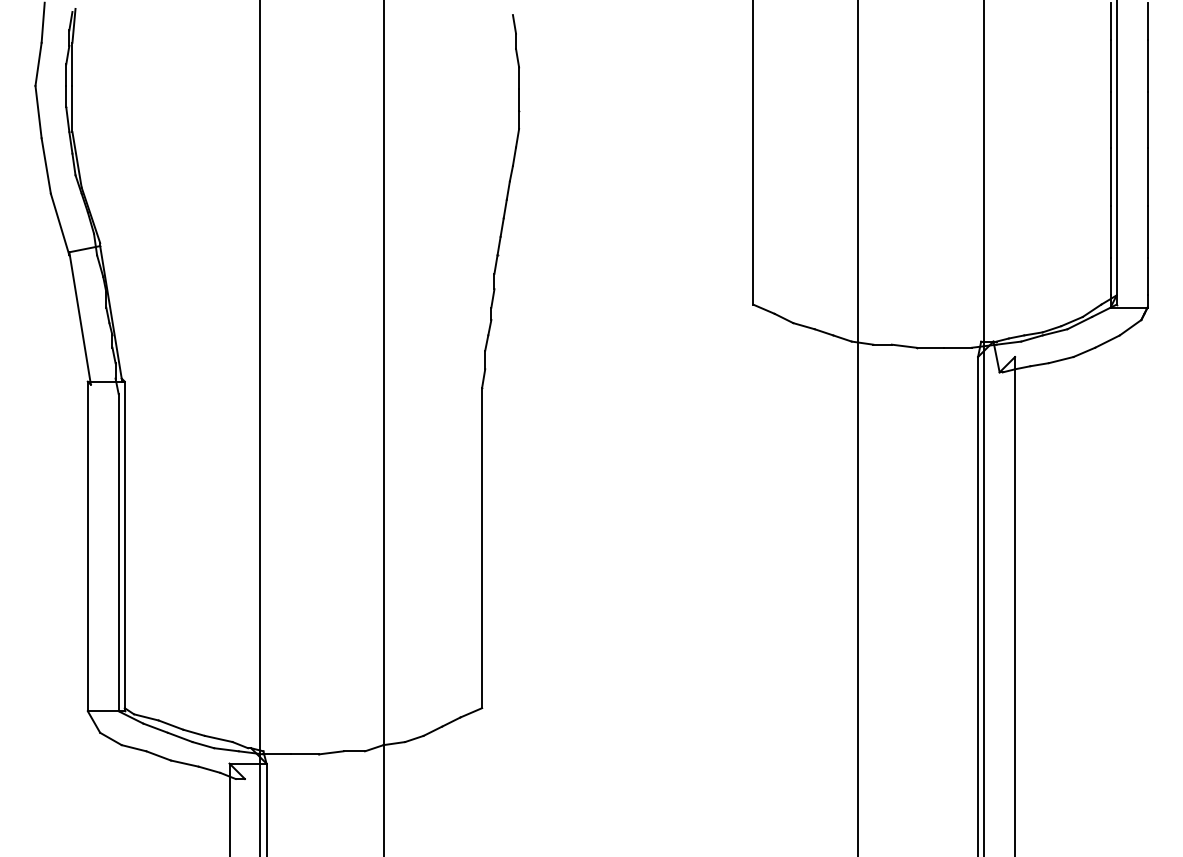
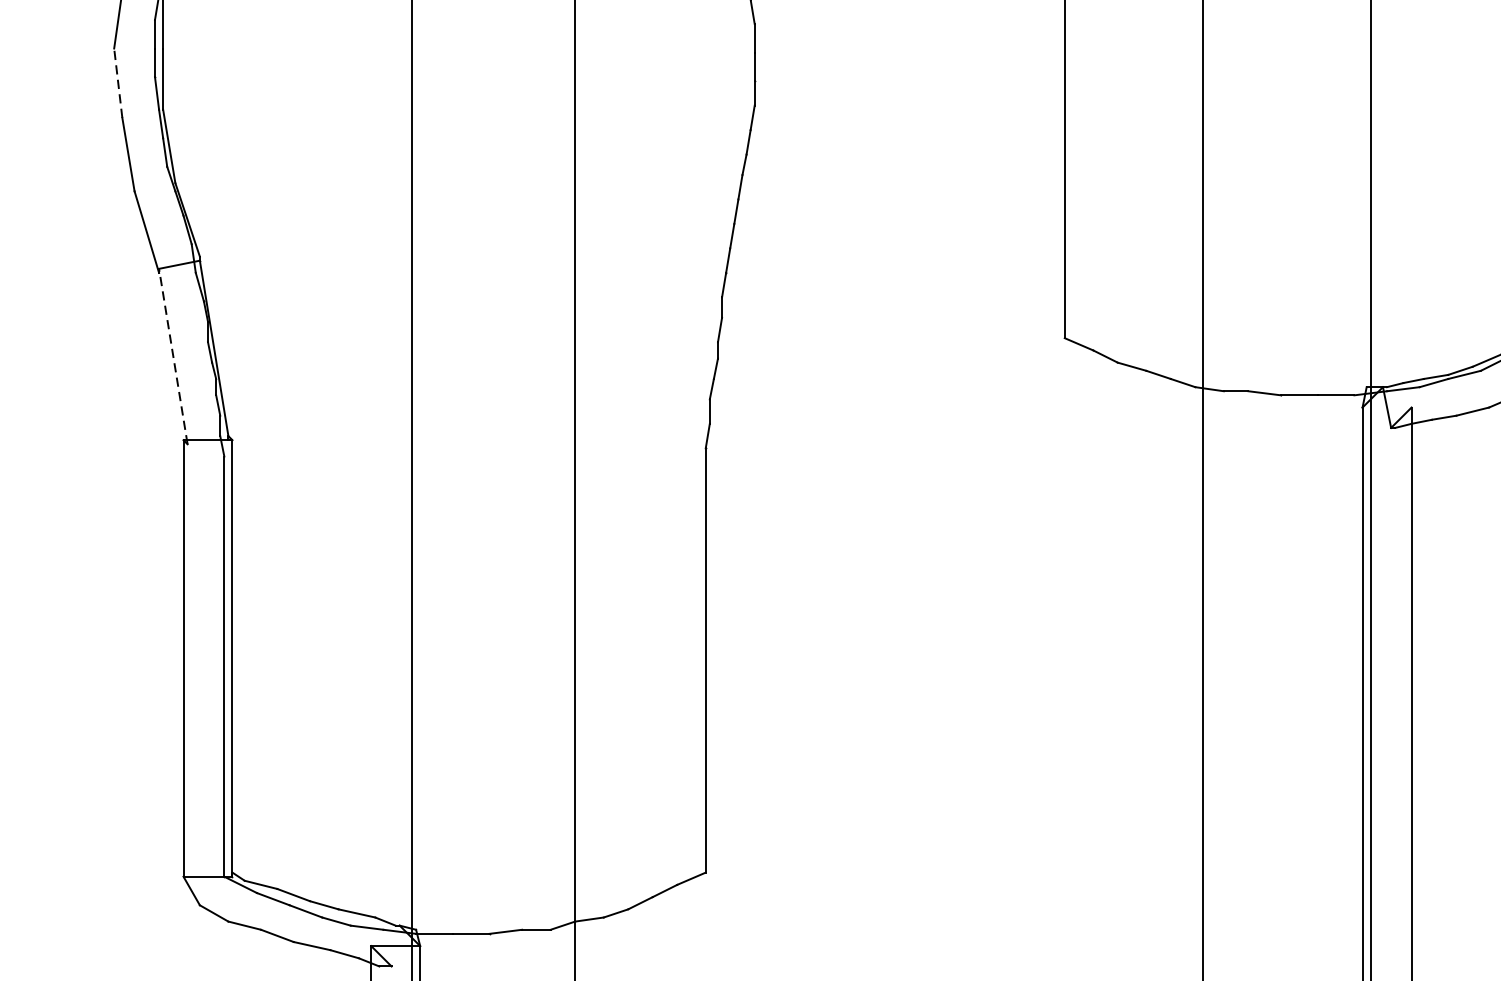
line: (38, 111) -> (118, 82), solid -> dashed
line: (80, 318) -> (173, 356), solid -> dashed

